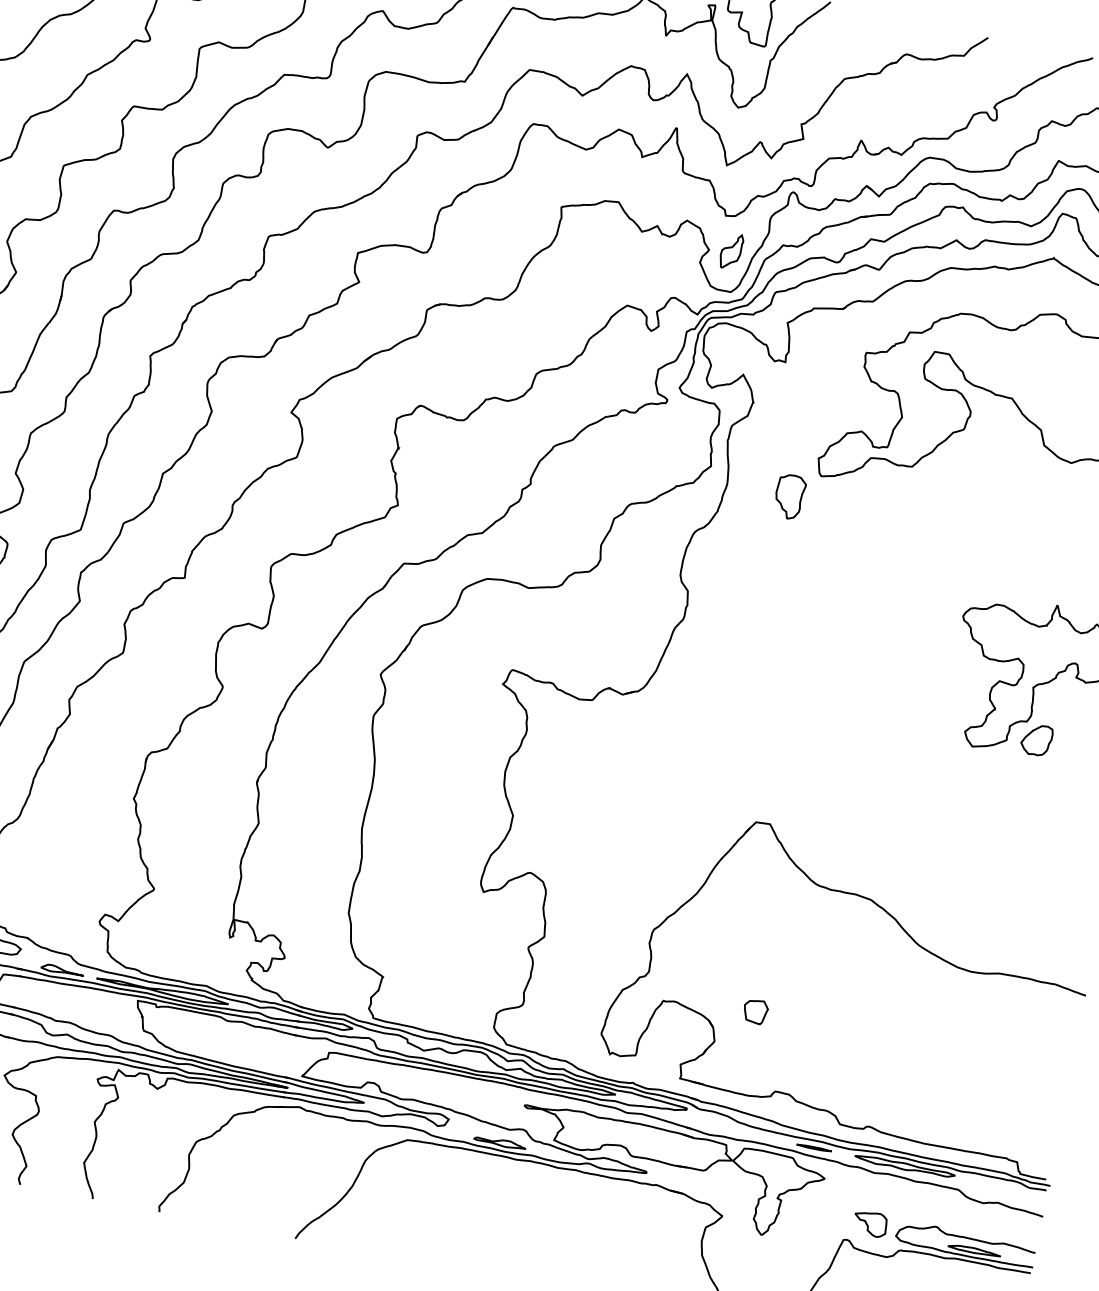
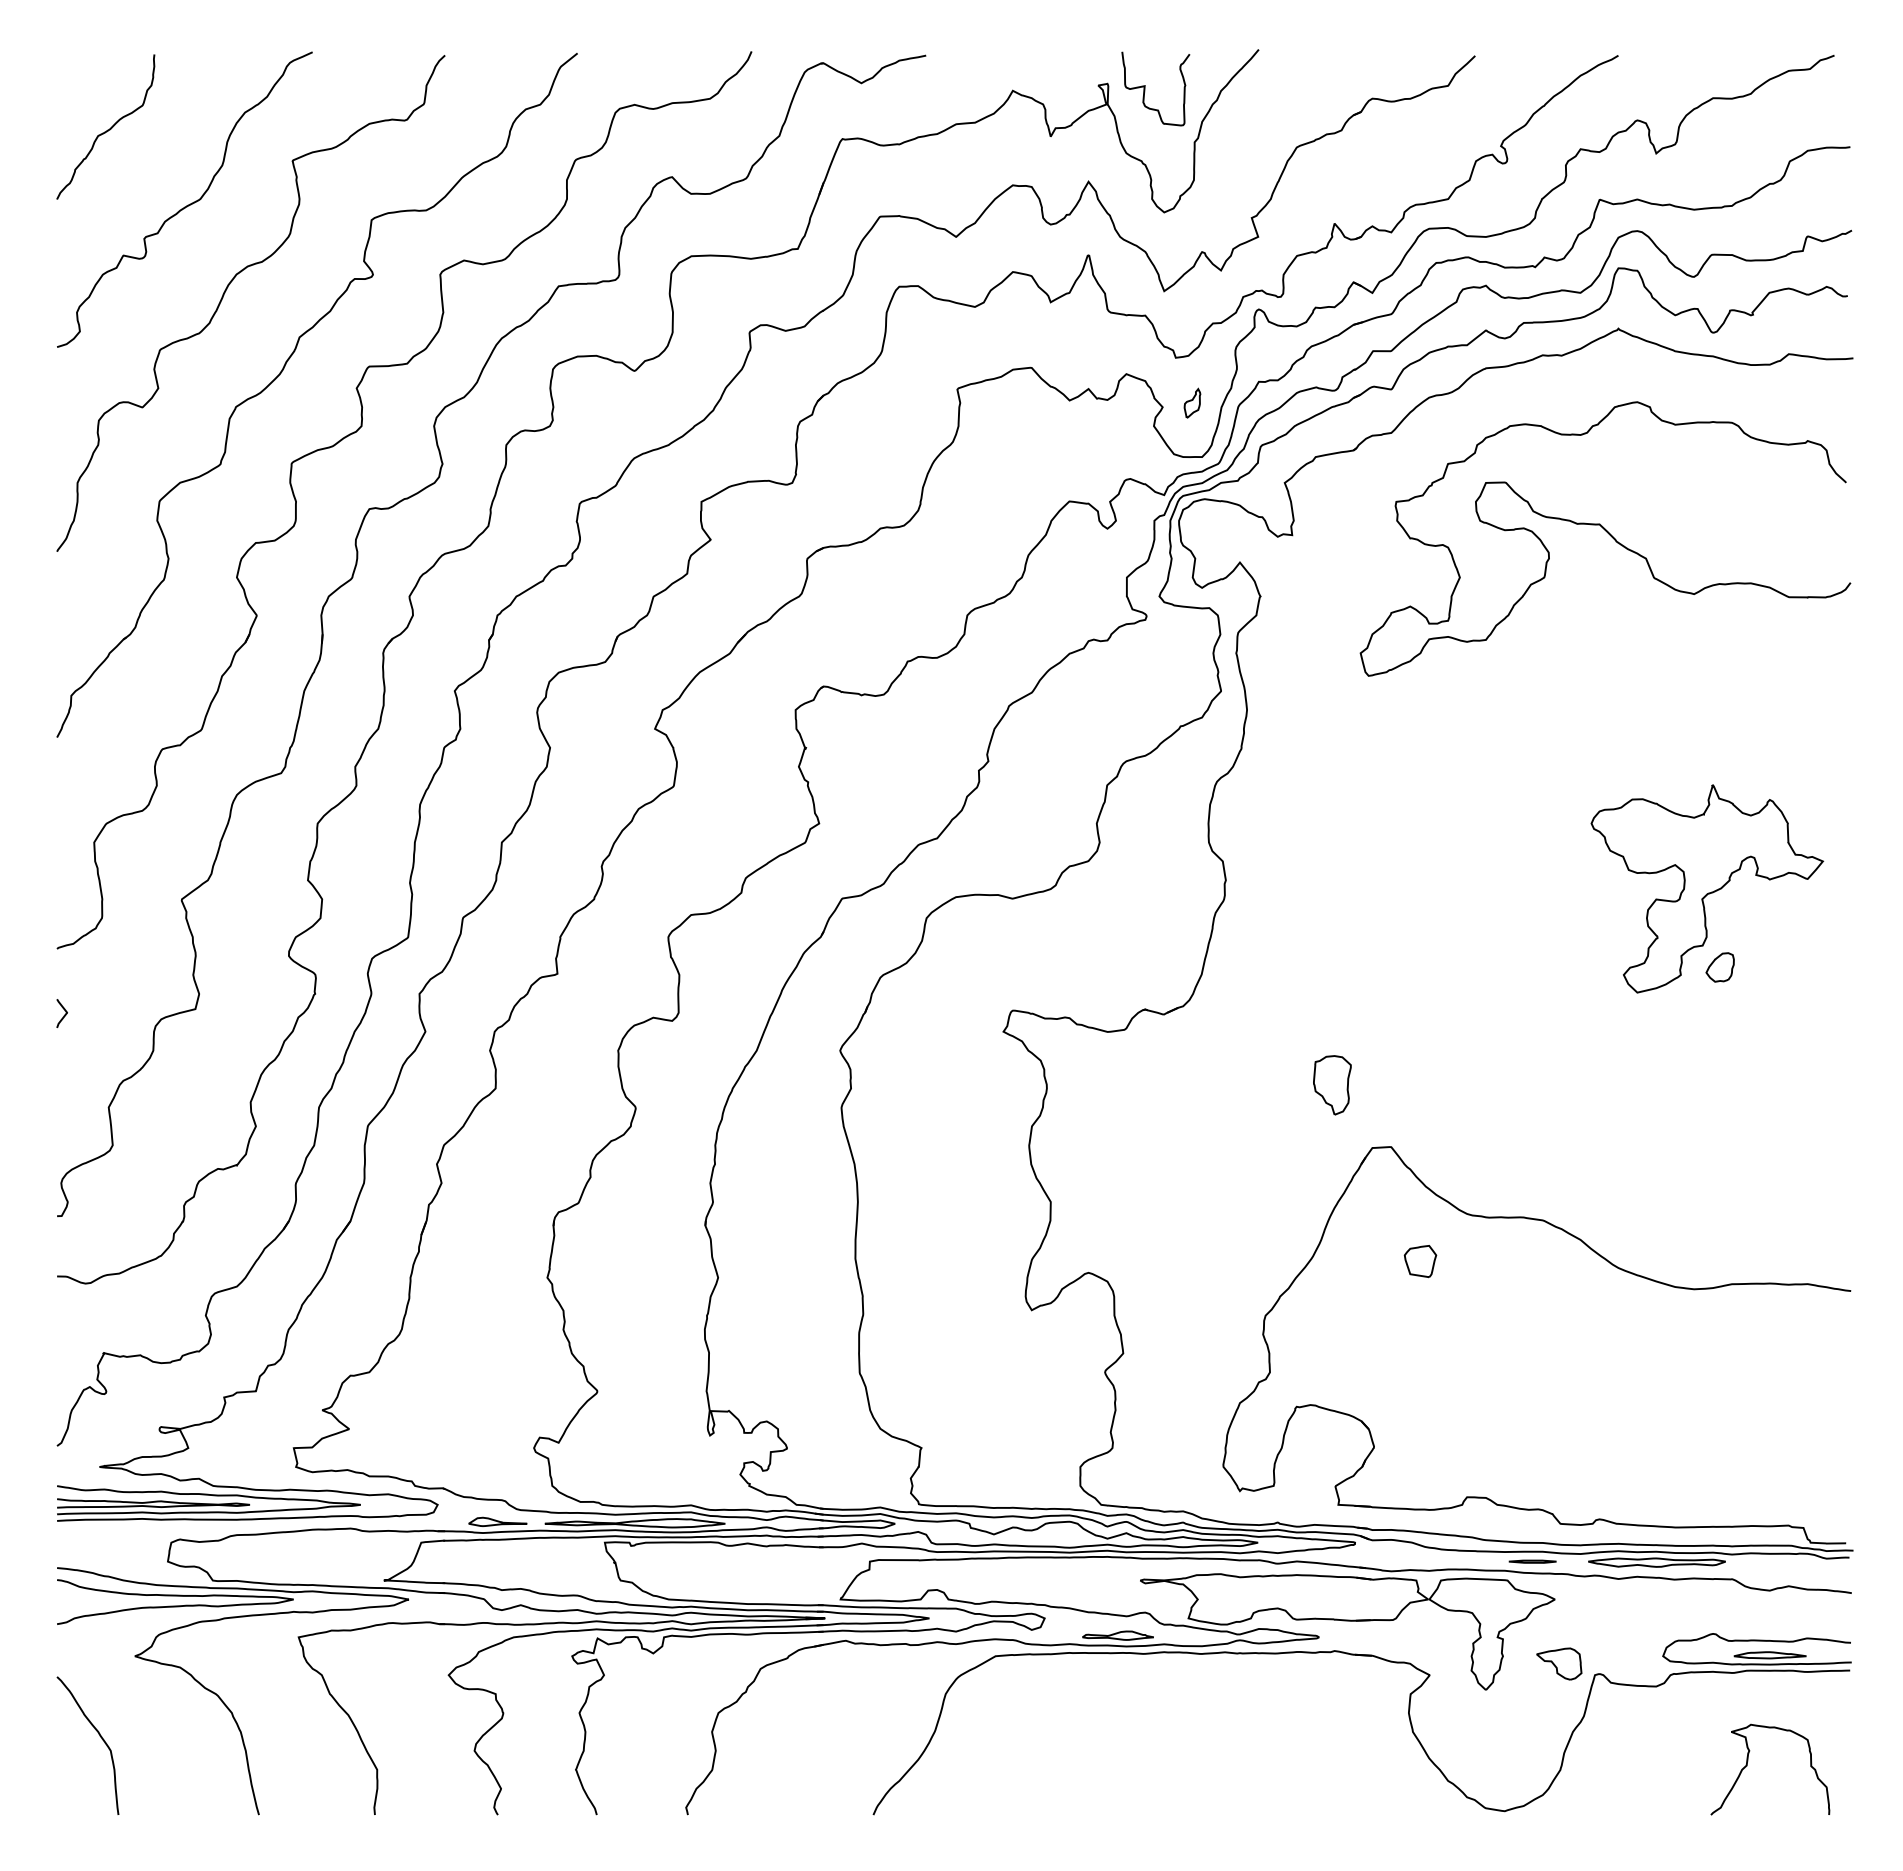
part: (731, 251) -> (1192, 403), size x0.6
part: (789, 497) -> (1332, 1085), moved
part: (1036, 739) -> (1719, 967), size x0.7
part: (755, 1011) -> (1420, 1261), moved
part: (870, 1223) -> (1559, 1663), moved

